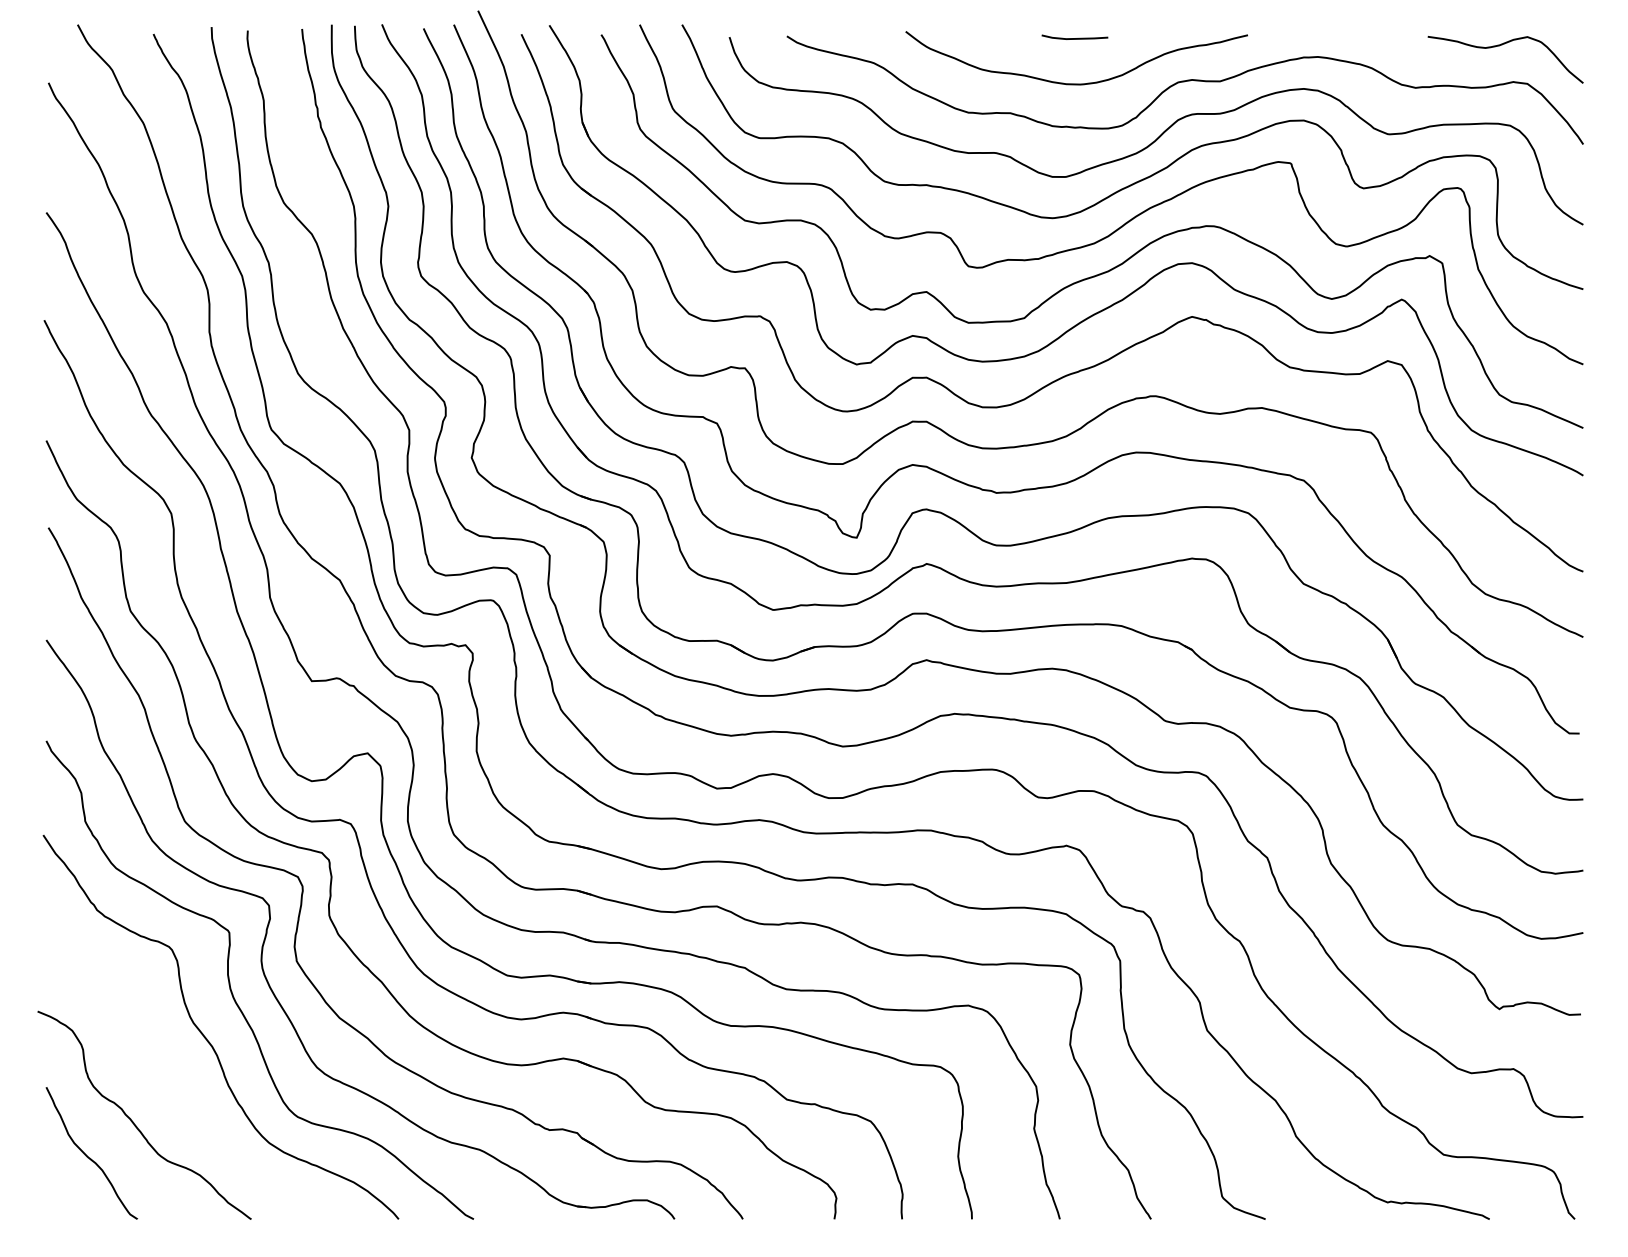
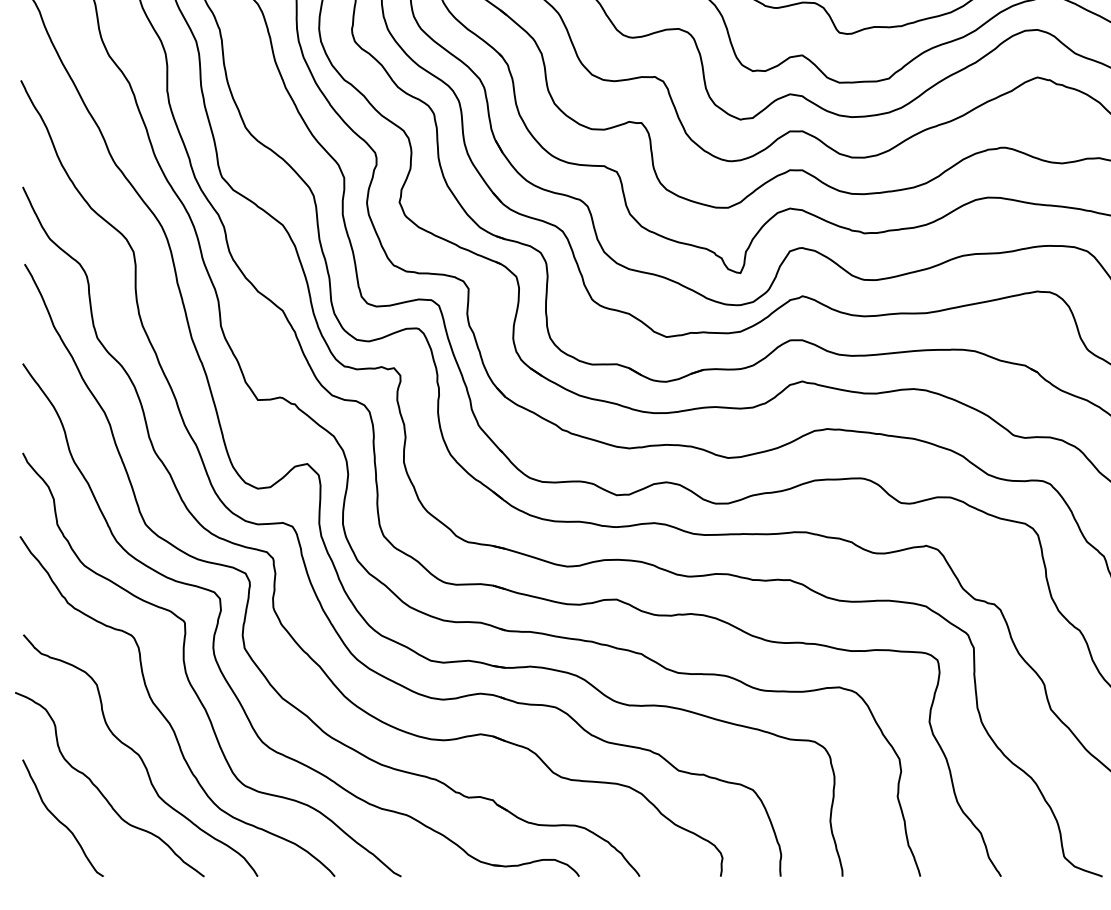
curve: (178, 1082) -> (139, 755), added

